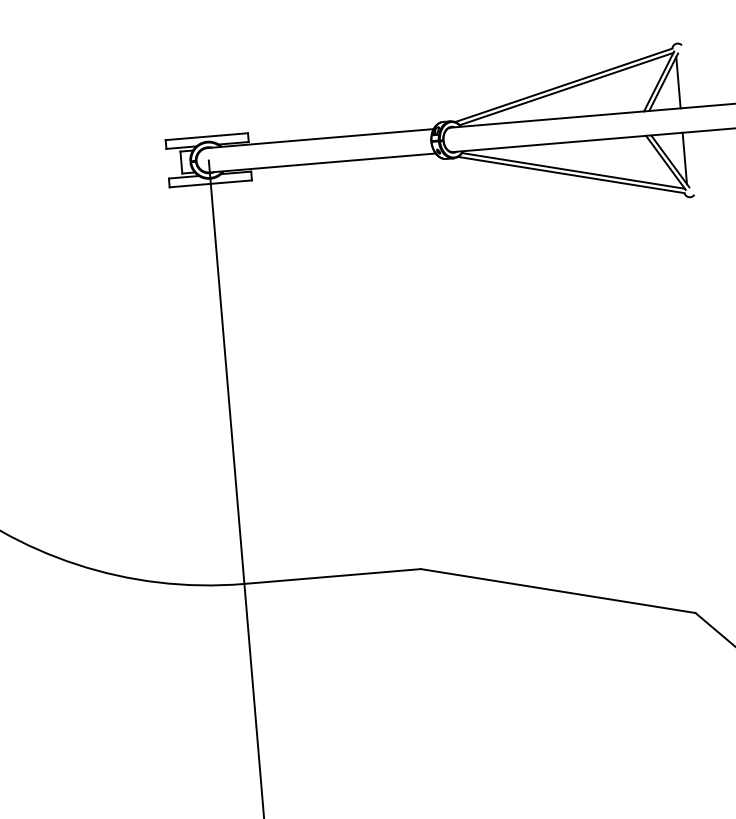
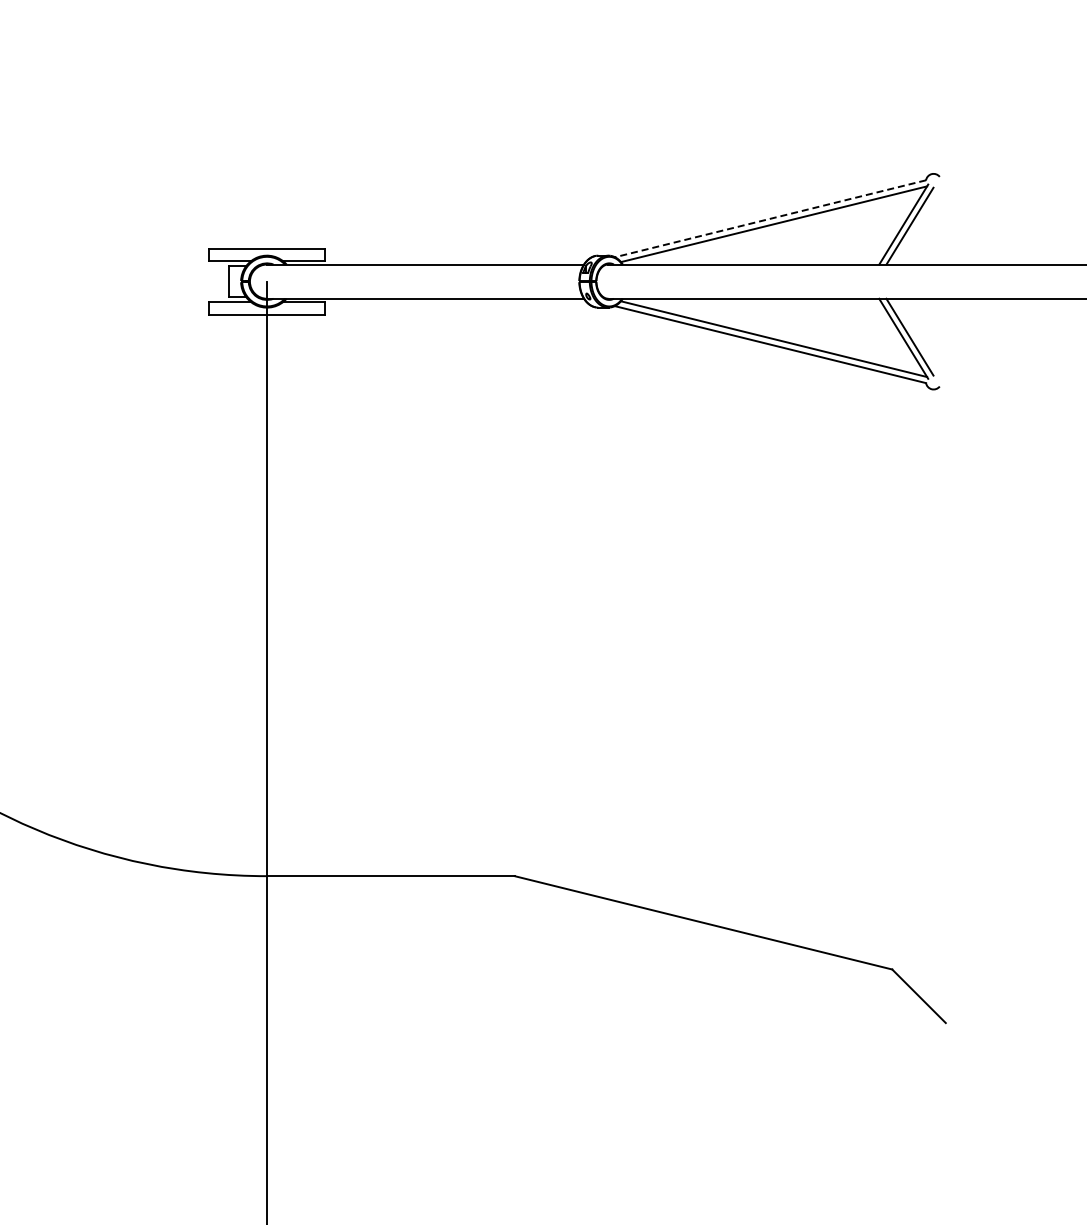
line: (678, 82) -> (930, 228), removed
line: (563, 85) -> (770, 218), solid -> dashed
line: (684, 158) -> (930, 334), removed

